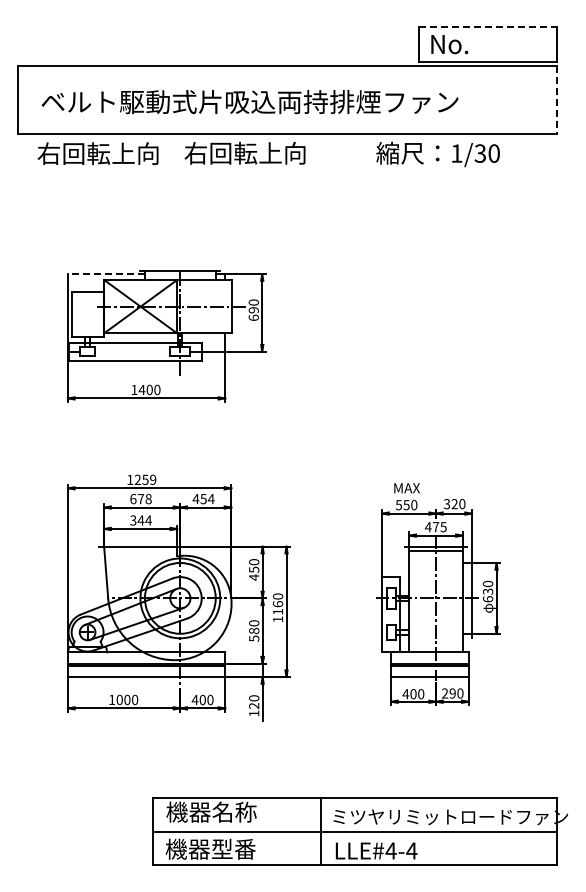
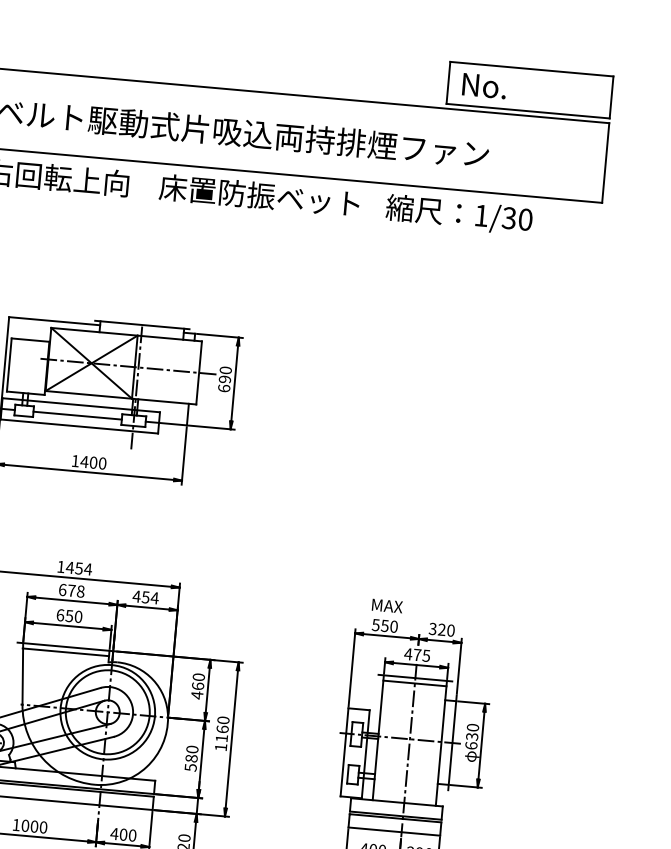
line: (488, 26) -> (532, 68), dashed -> solid
line: (557, 100) -> (606, 163), dashed -> solid
text: (268, 152) -> (258, 194), 右回転上向 -> 床置防振ベット
line: (105, 274) -> (53, 321), dashed -> solid
line: (132, 351) -> (77, 415), added
text: (145, 479) -> (79, 568), 1259 -> 1454
text: (140, 520) -> (68, 616), 344 -> 650
line: (140, 551) -> (65, 652), added
text: (254, 569) -> (198, 685), 450 -> 460

